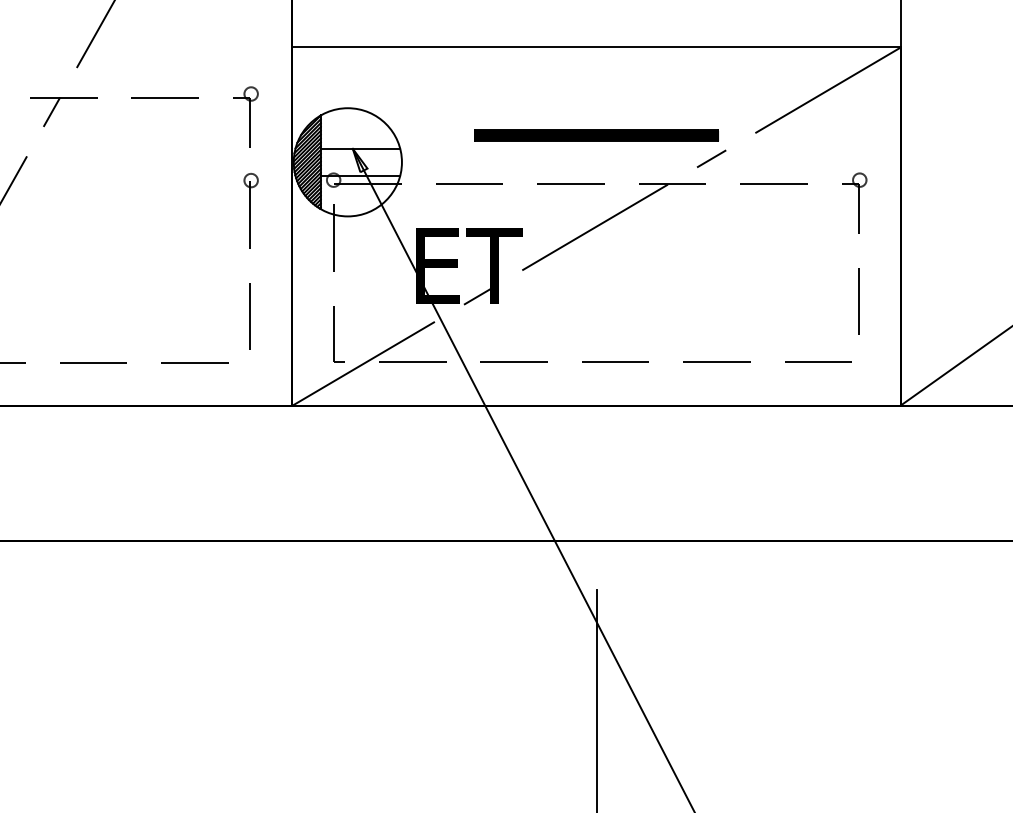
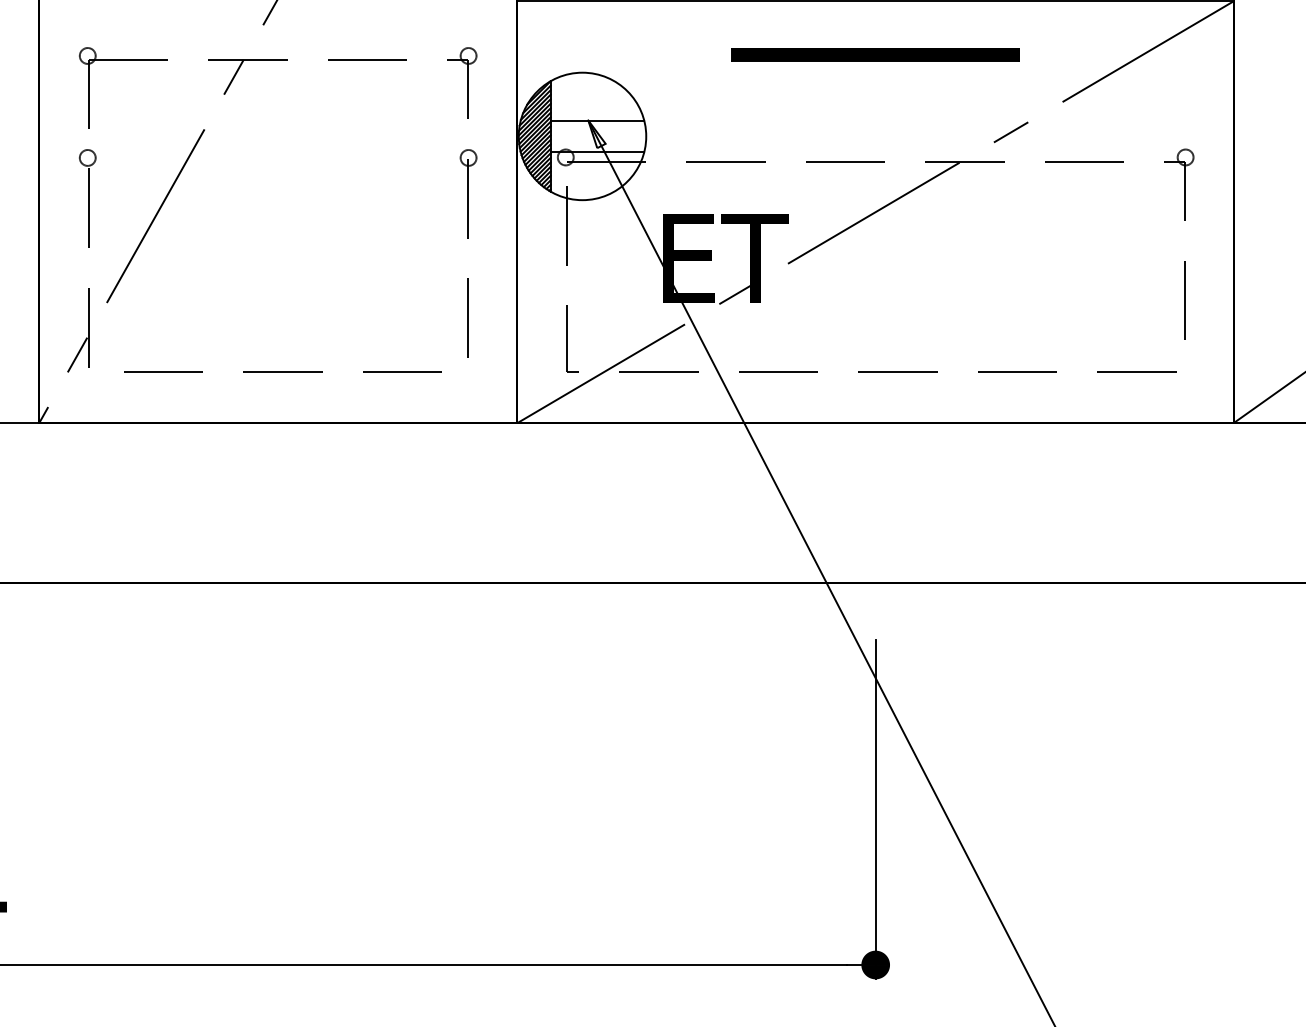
part: (596, 135) -> (875, 54), moved

